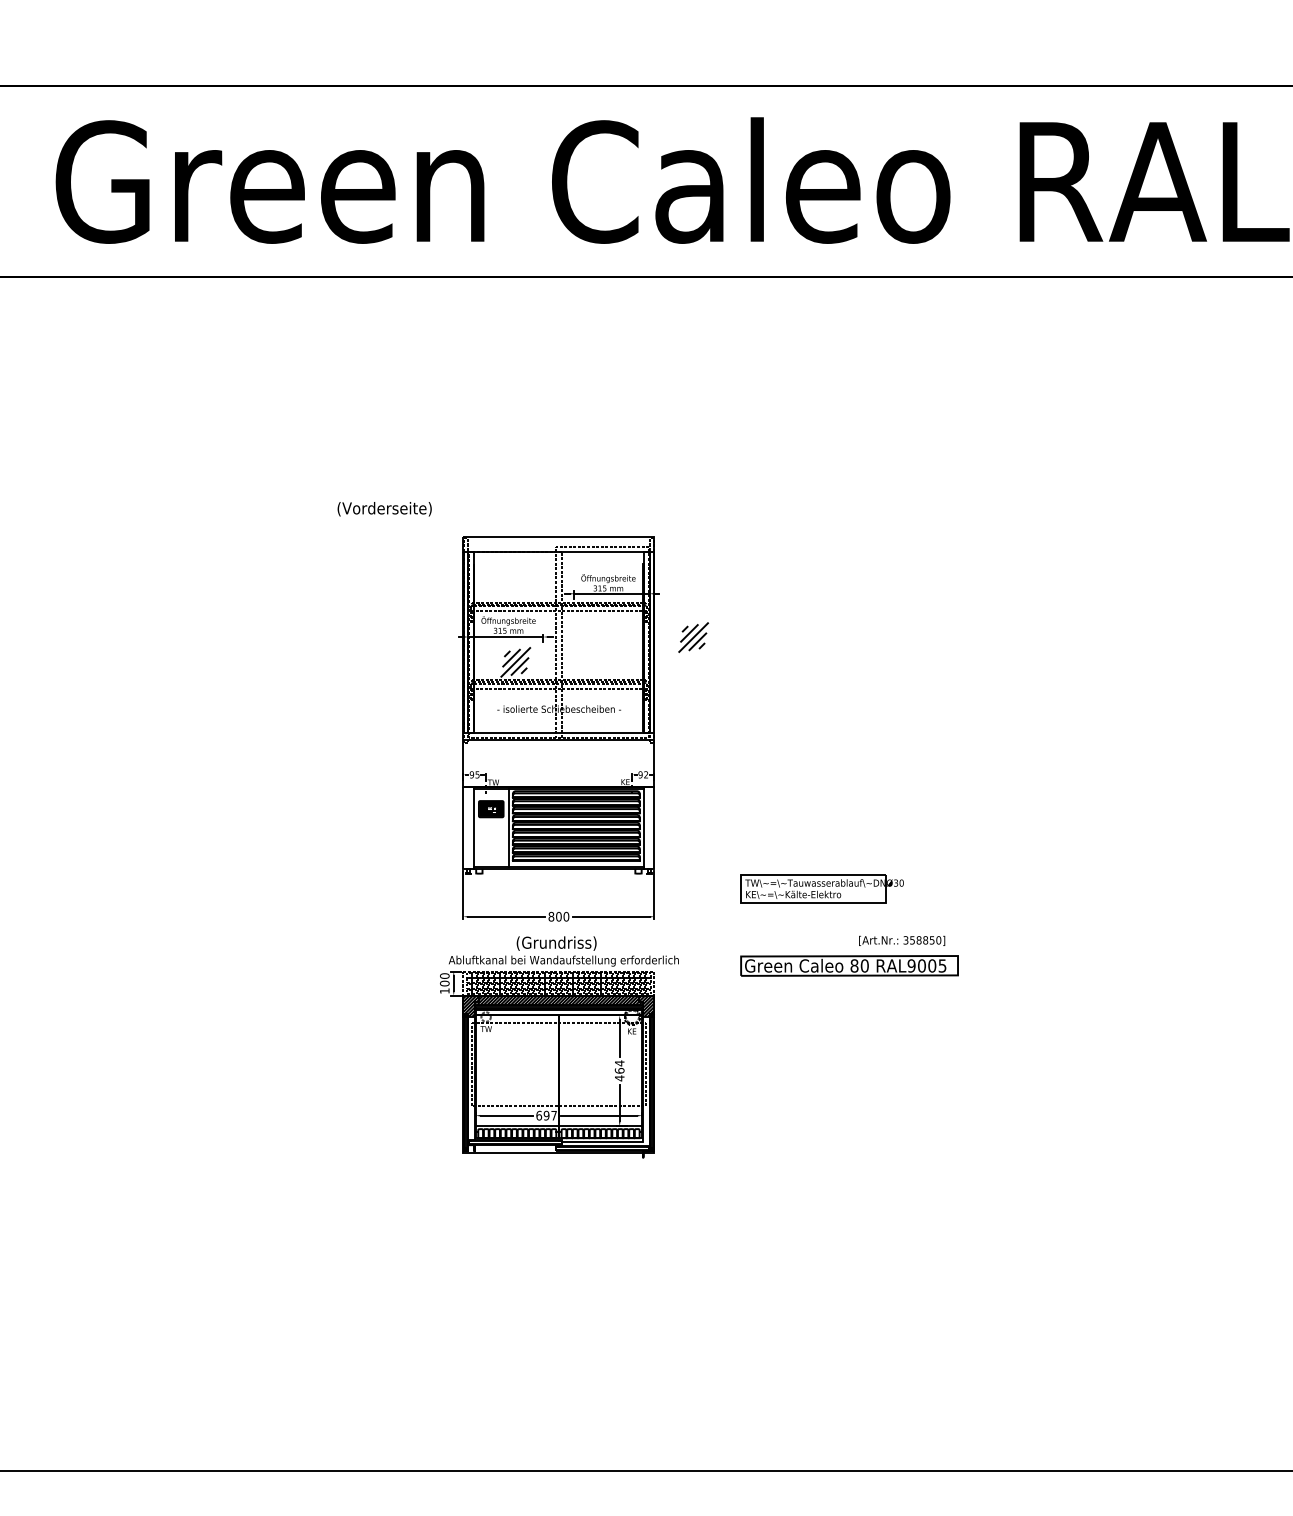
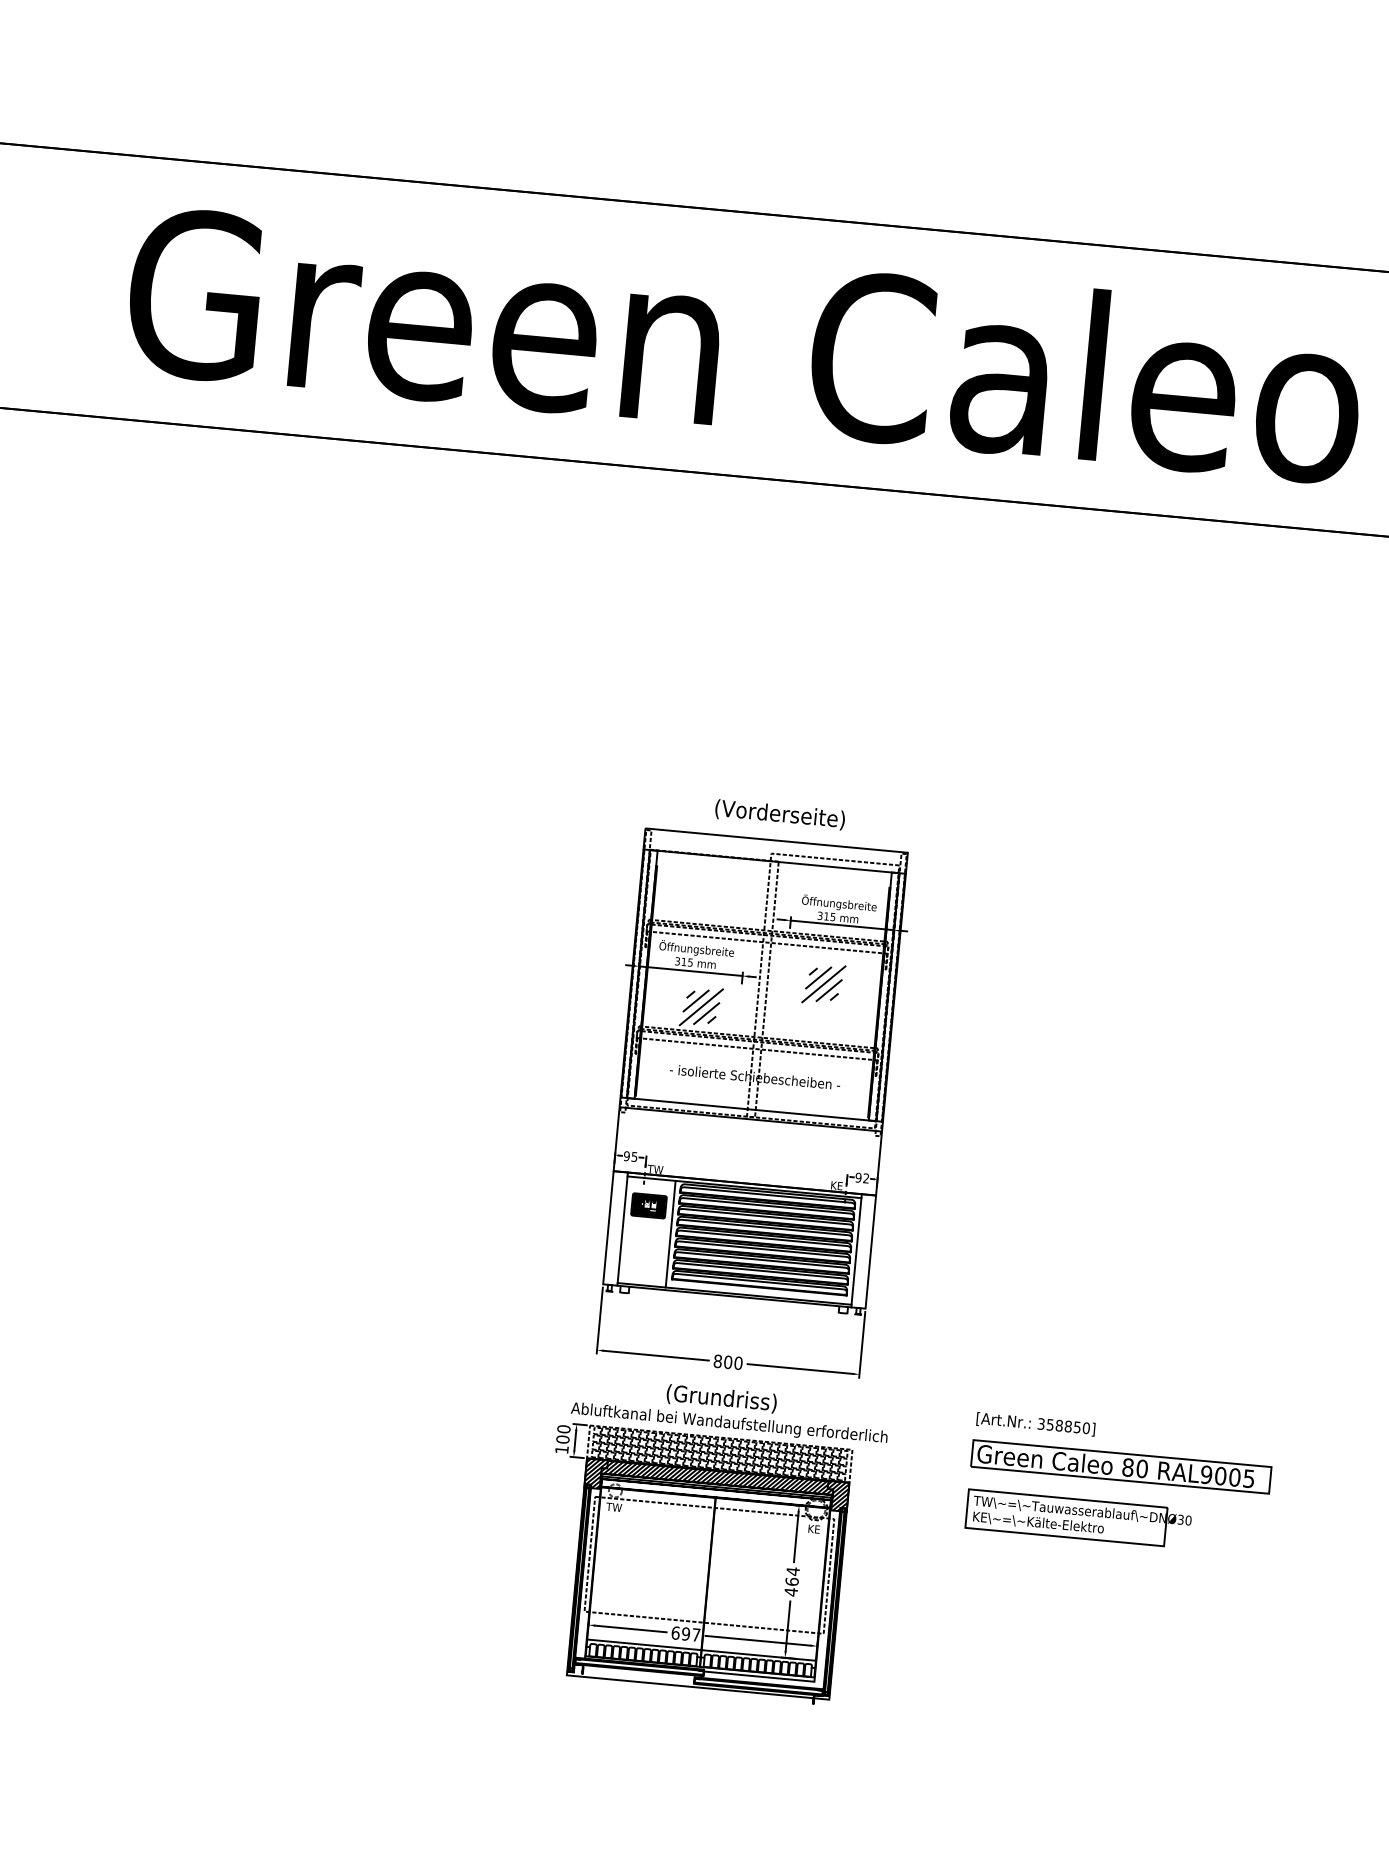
text: (384, 509) -> (779, 815), moved
part: (693, 637) -> (823, 984), moved
part: (821, 888) -> (1077, 1517), moved
text: (902, 940) -> (1036, 1423), moved

